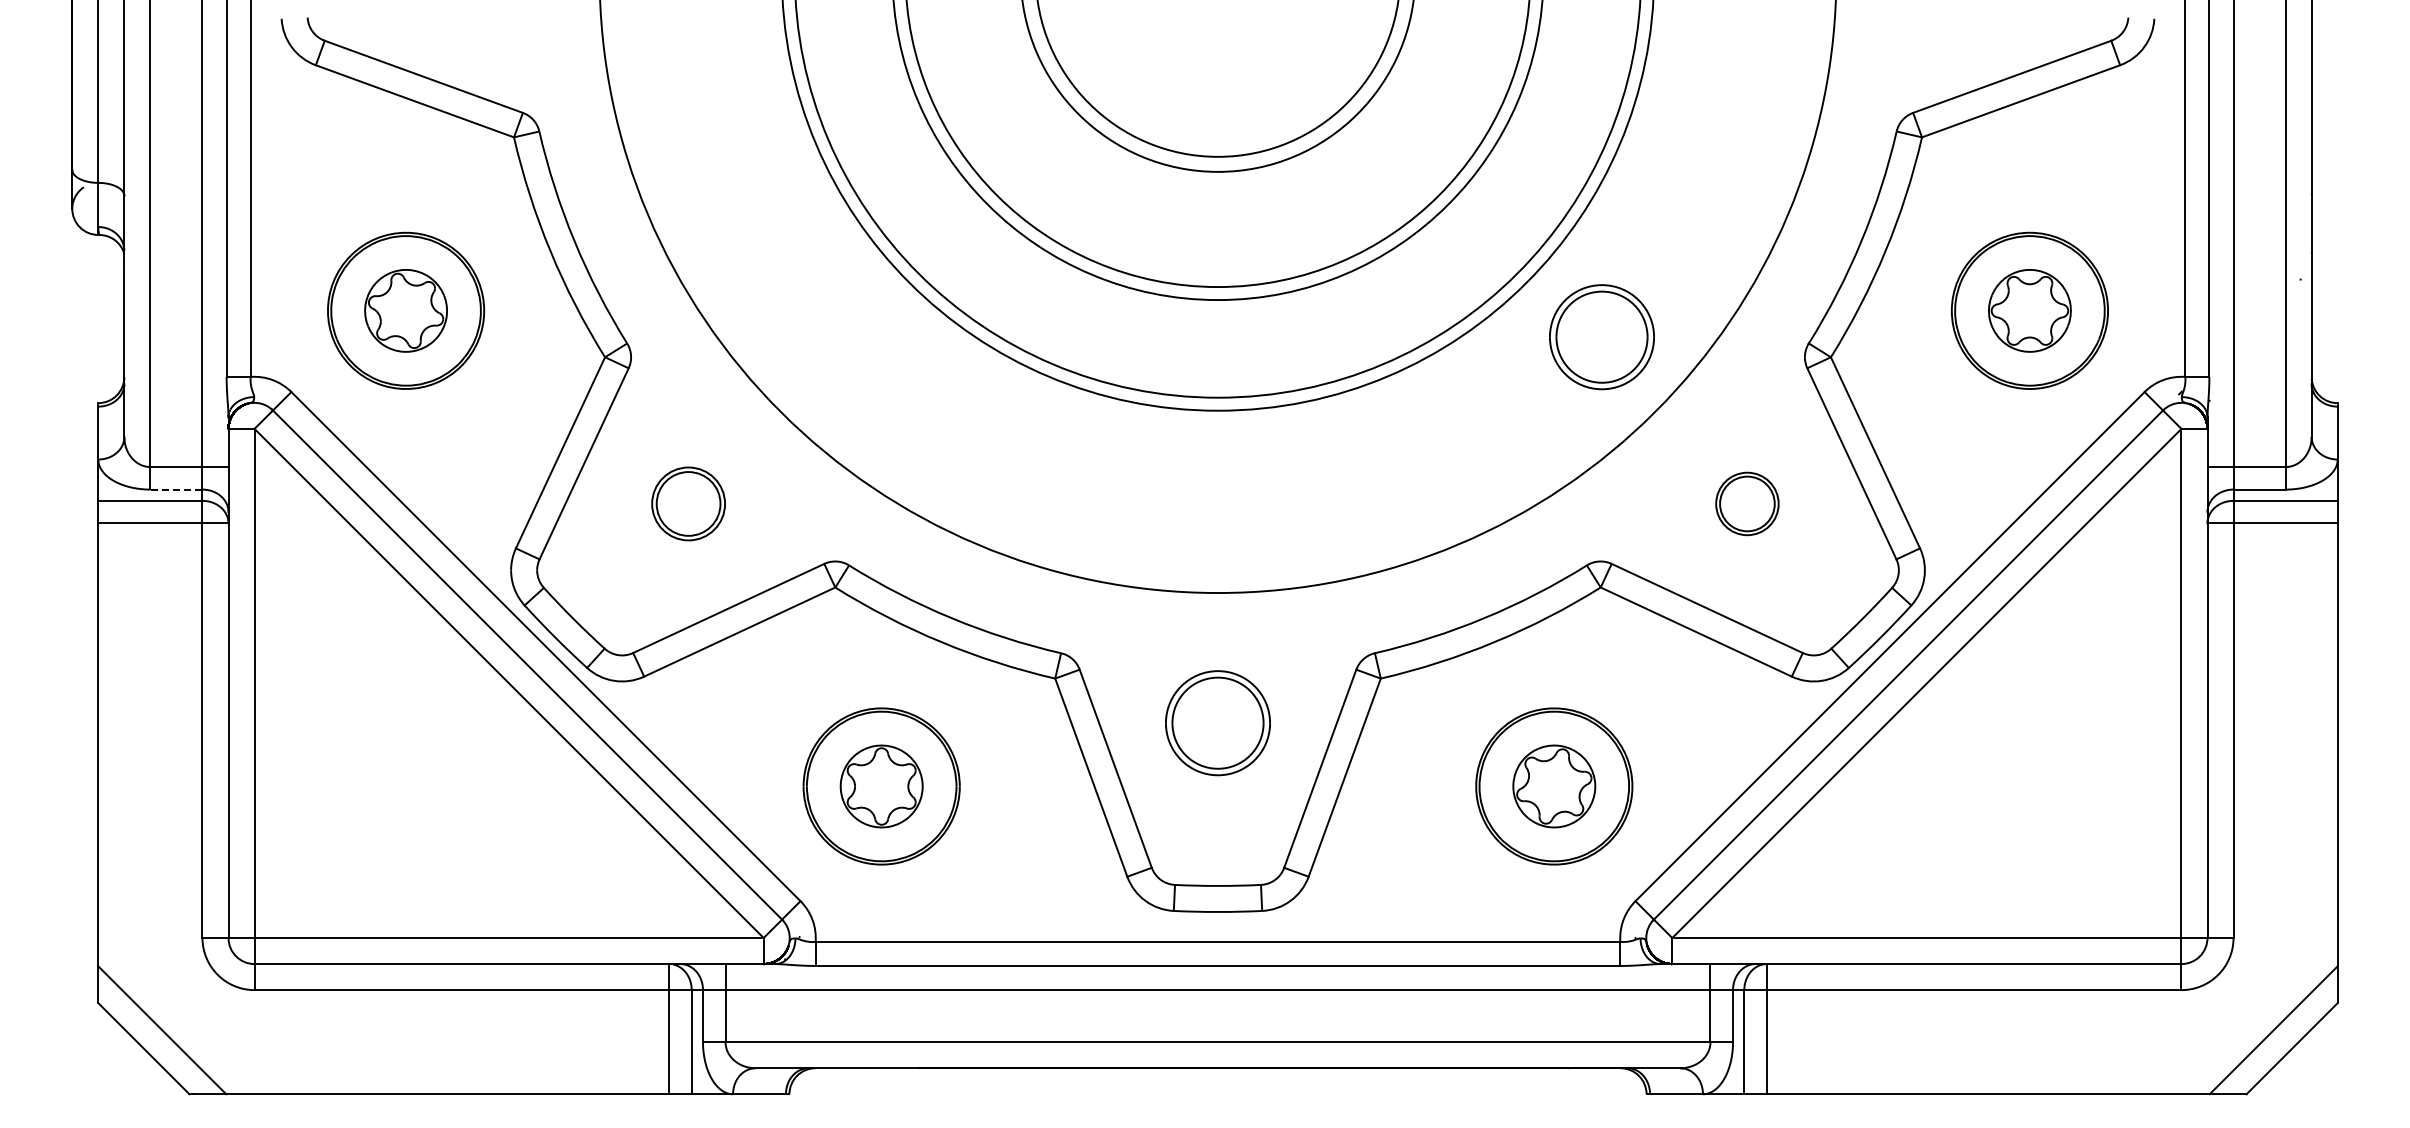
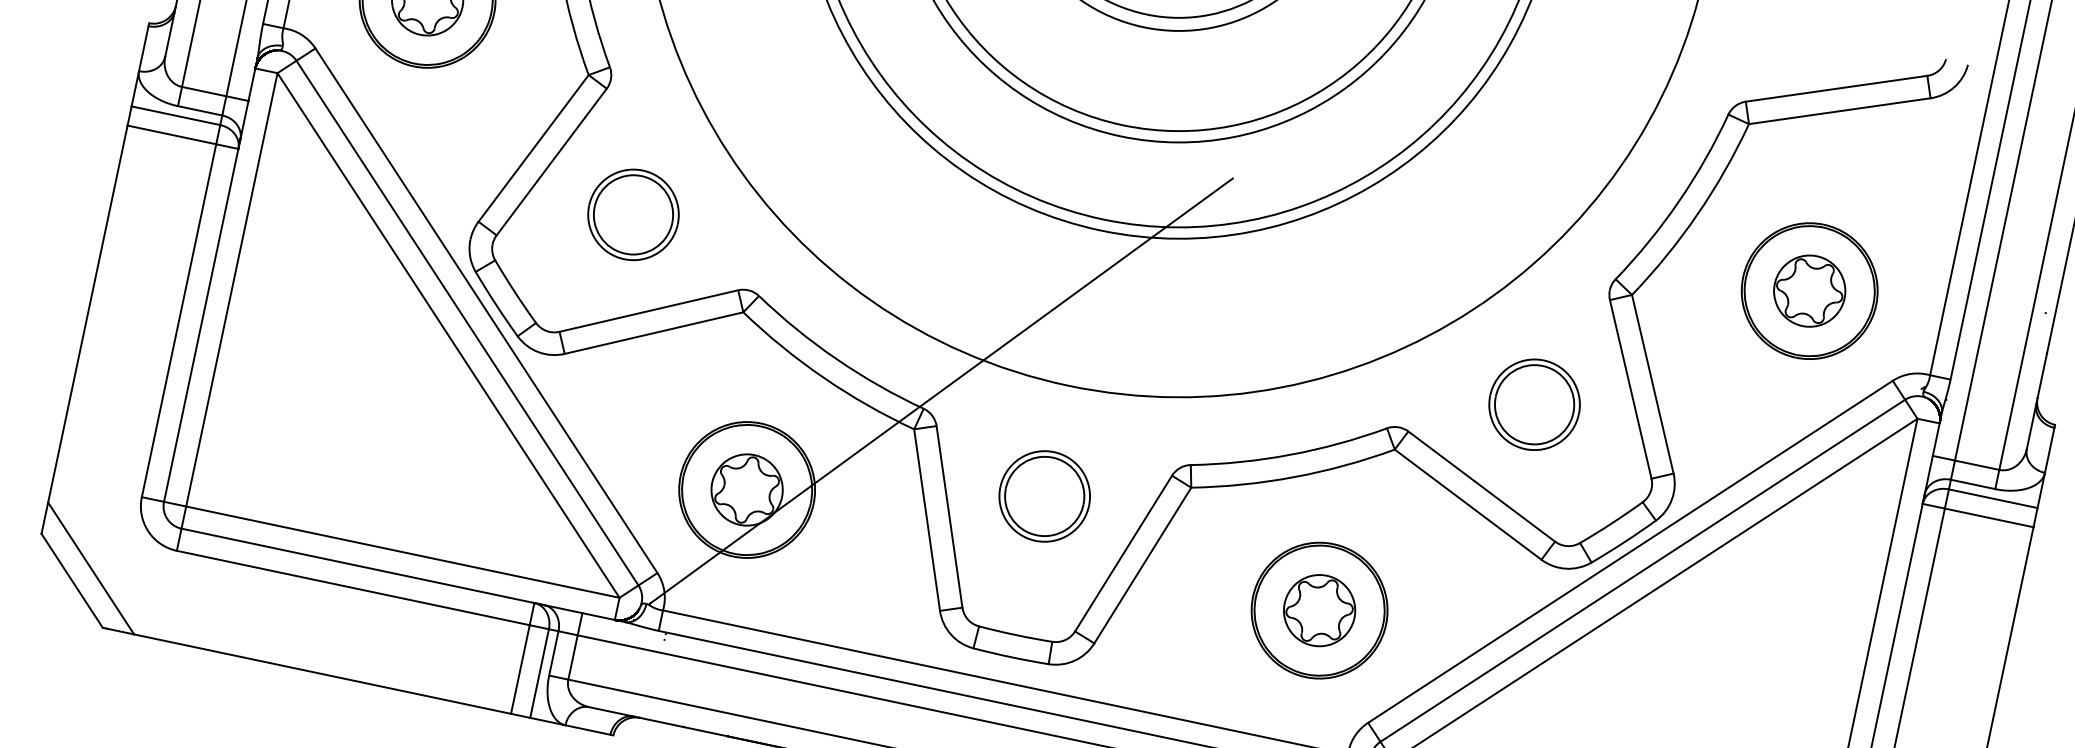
part: (1601, 337) -> (1440, 236), removed
line: (175, 489) -> (199, 110), dashed -> solid
part: (688, 503) -> (633, 214), size x1.43
part: (1747, 503) -> (1534, 404), size x1.67
line: (1076, 628) -> (941, 390), added

